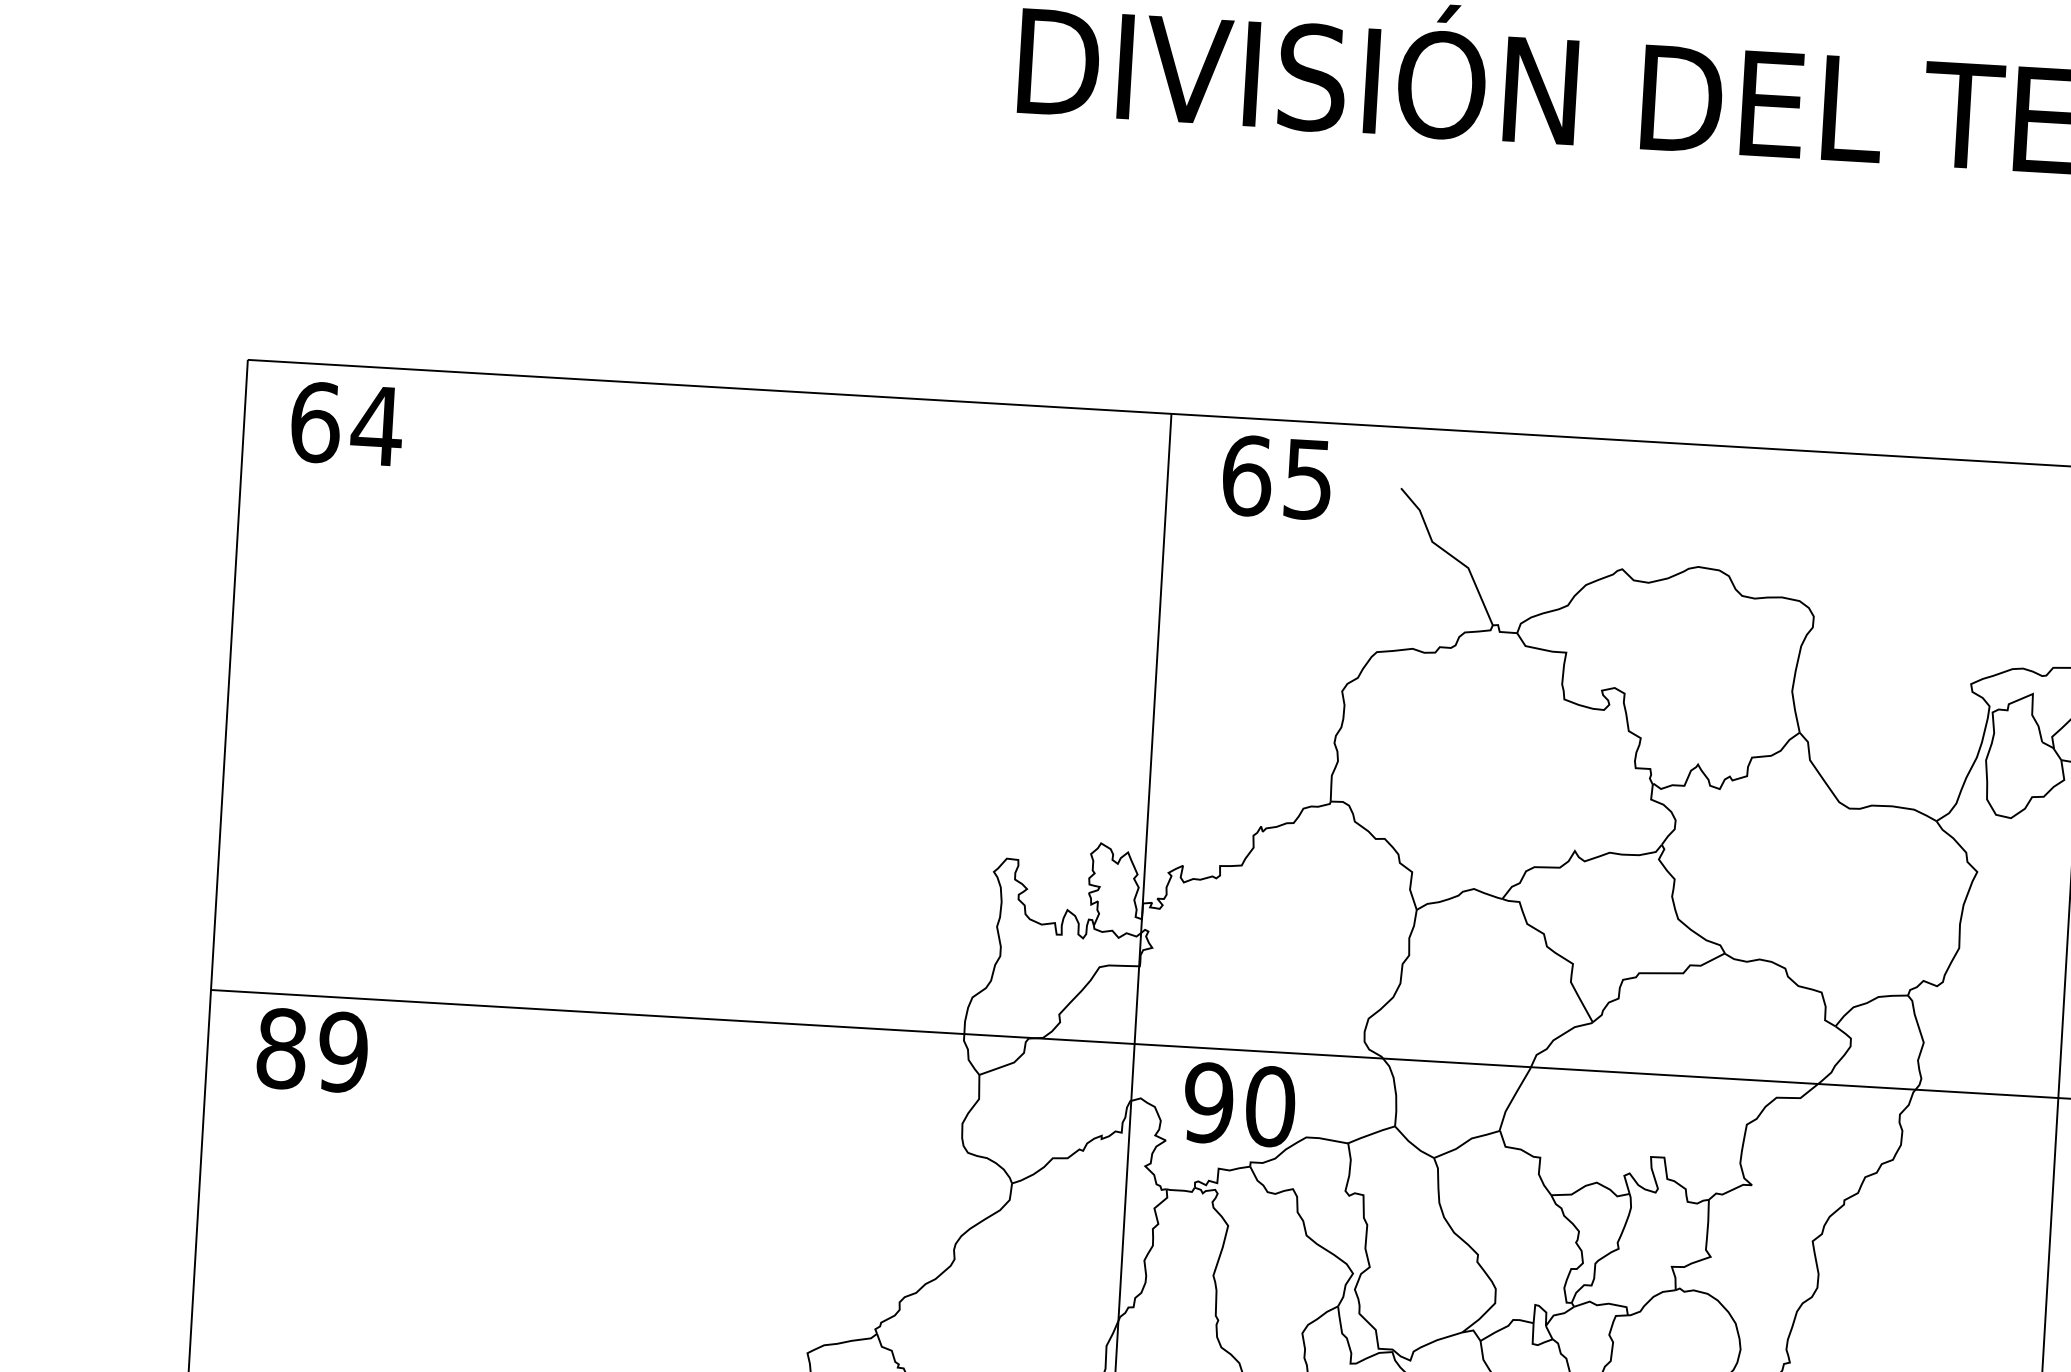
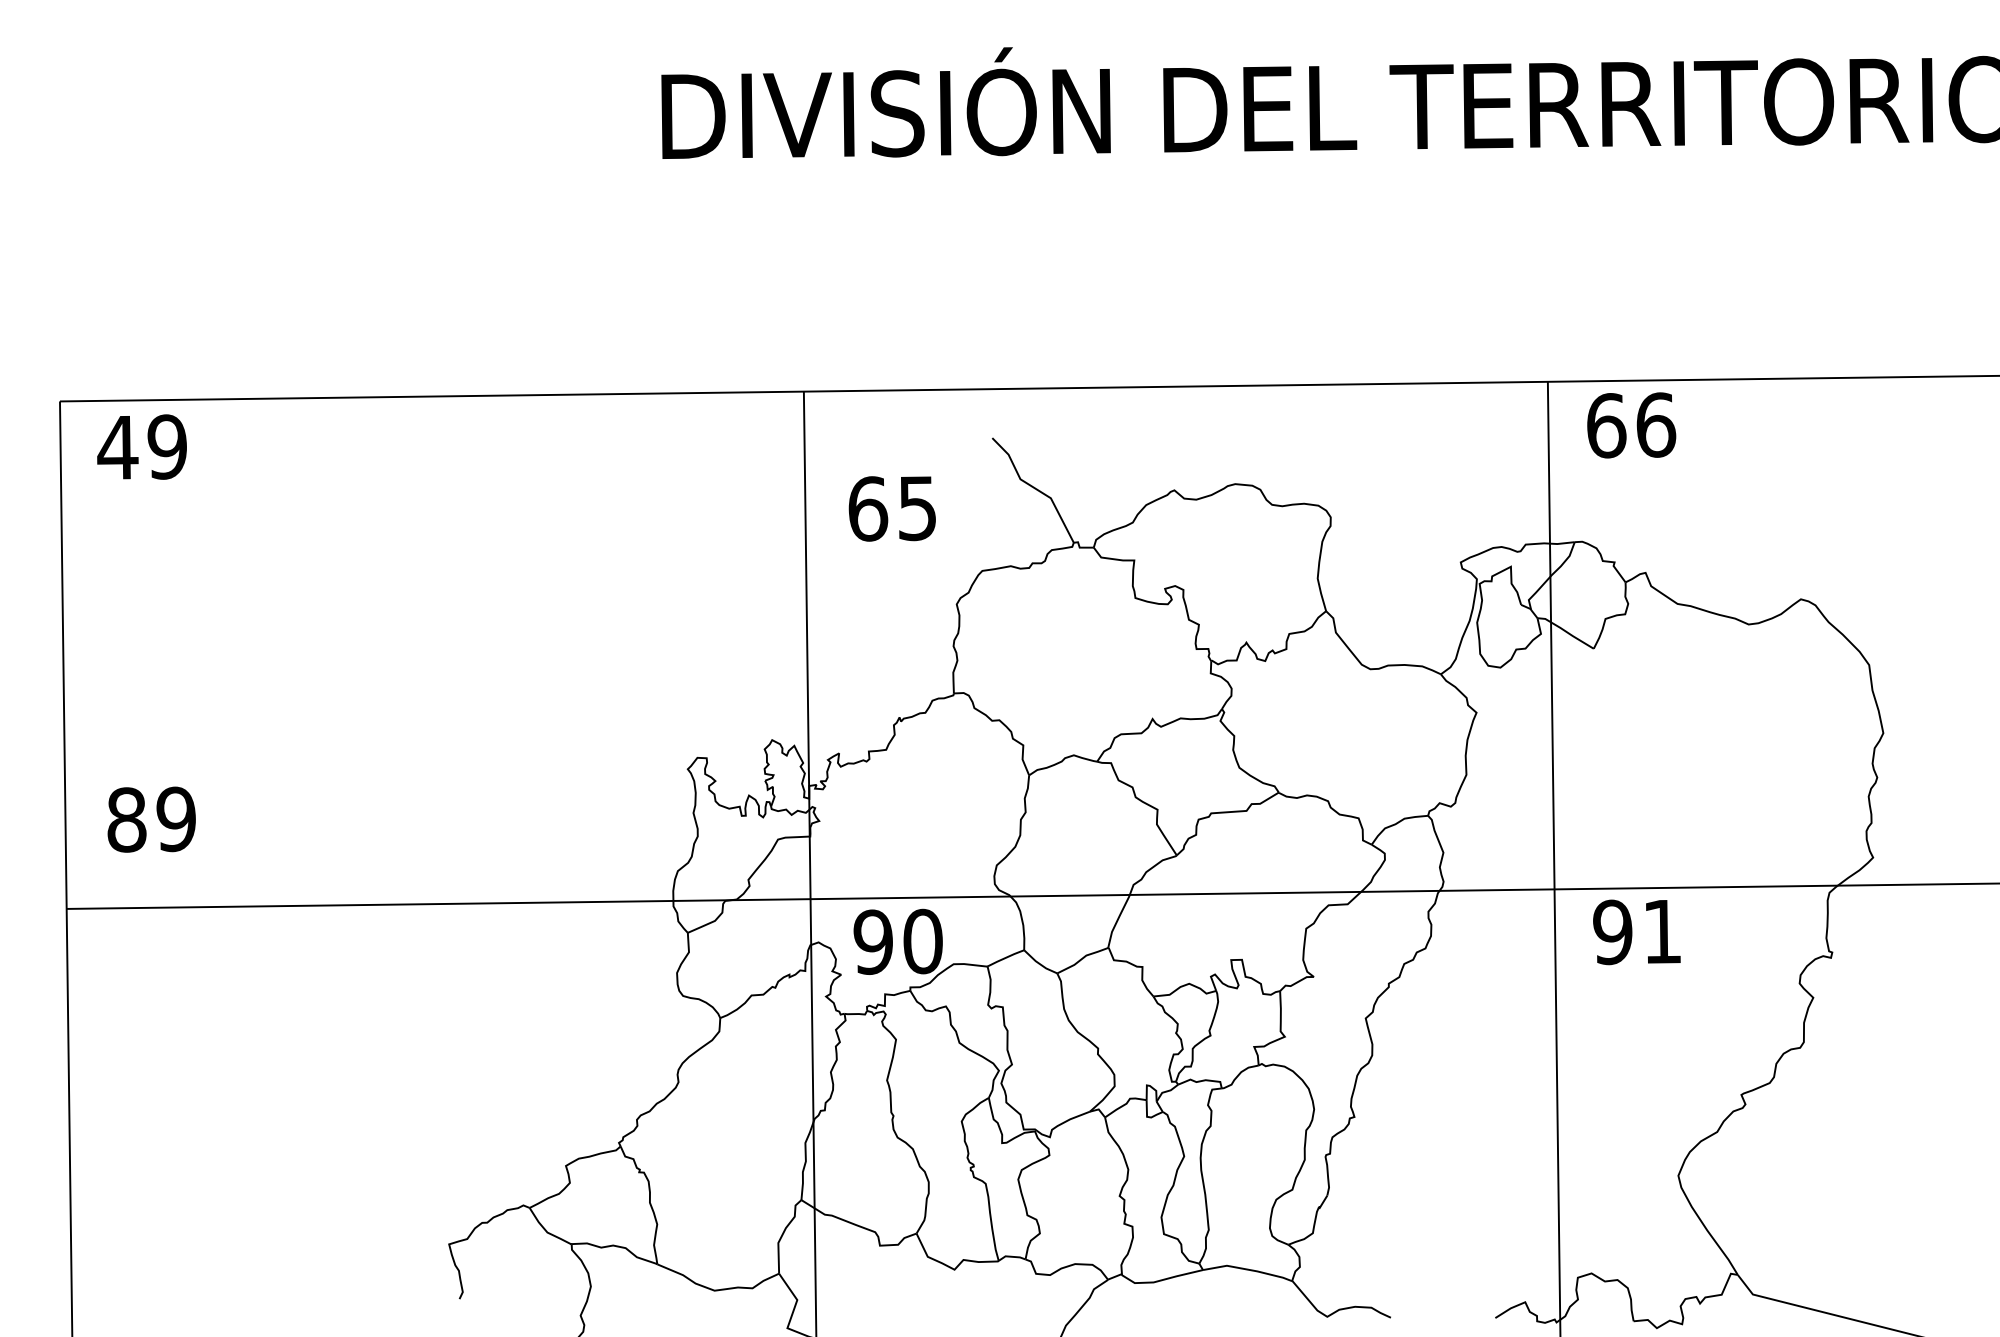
text: (346, 424) -> (142, 447), 64 -> 49
text: (1276, 477) -> (891, 508), moved
text: (312, 1050) -> (151, 819), moved

